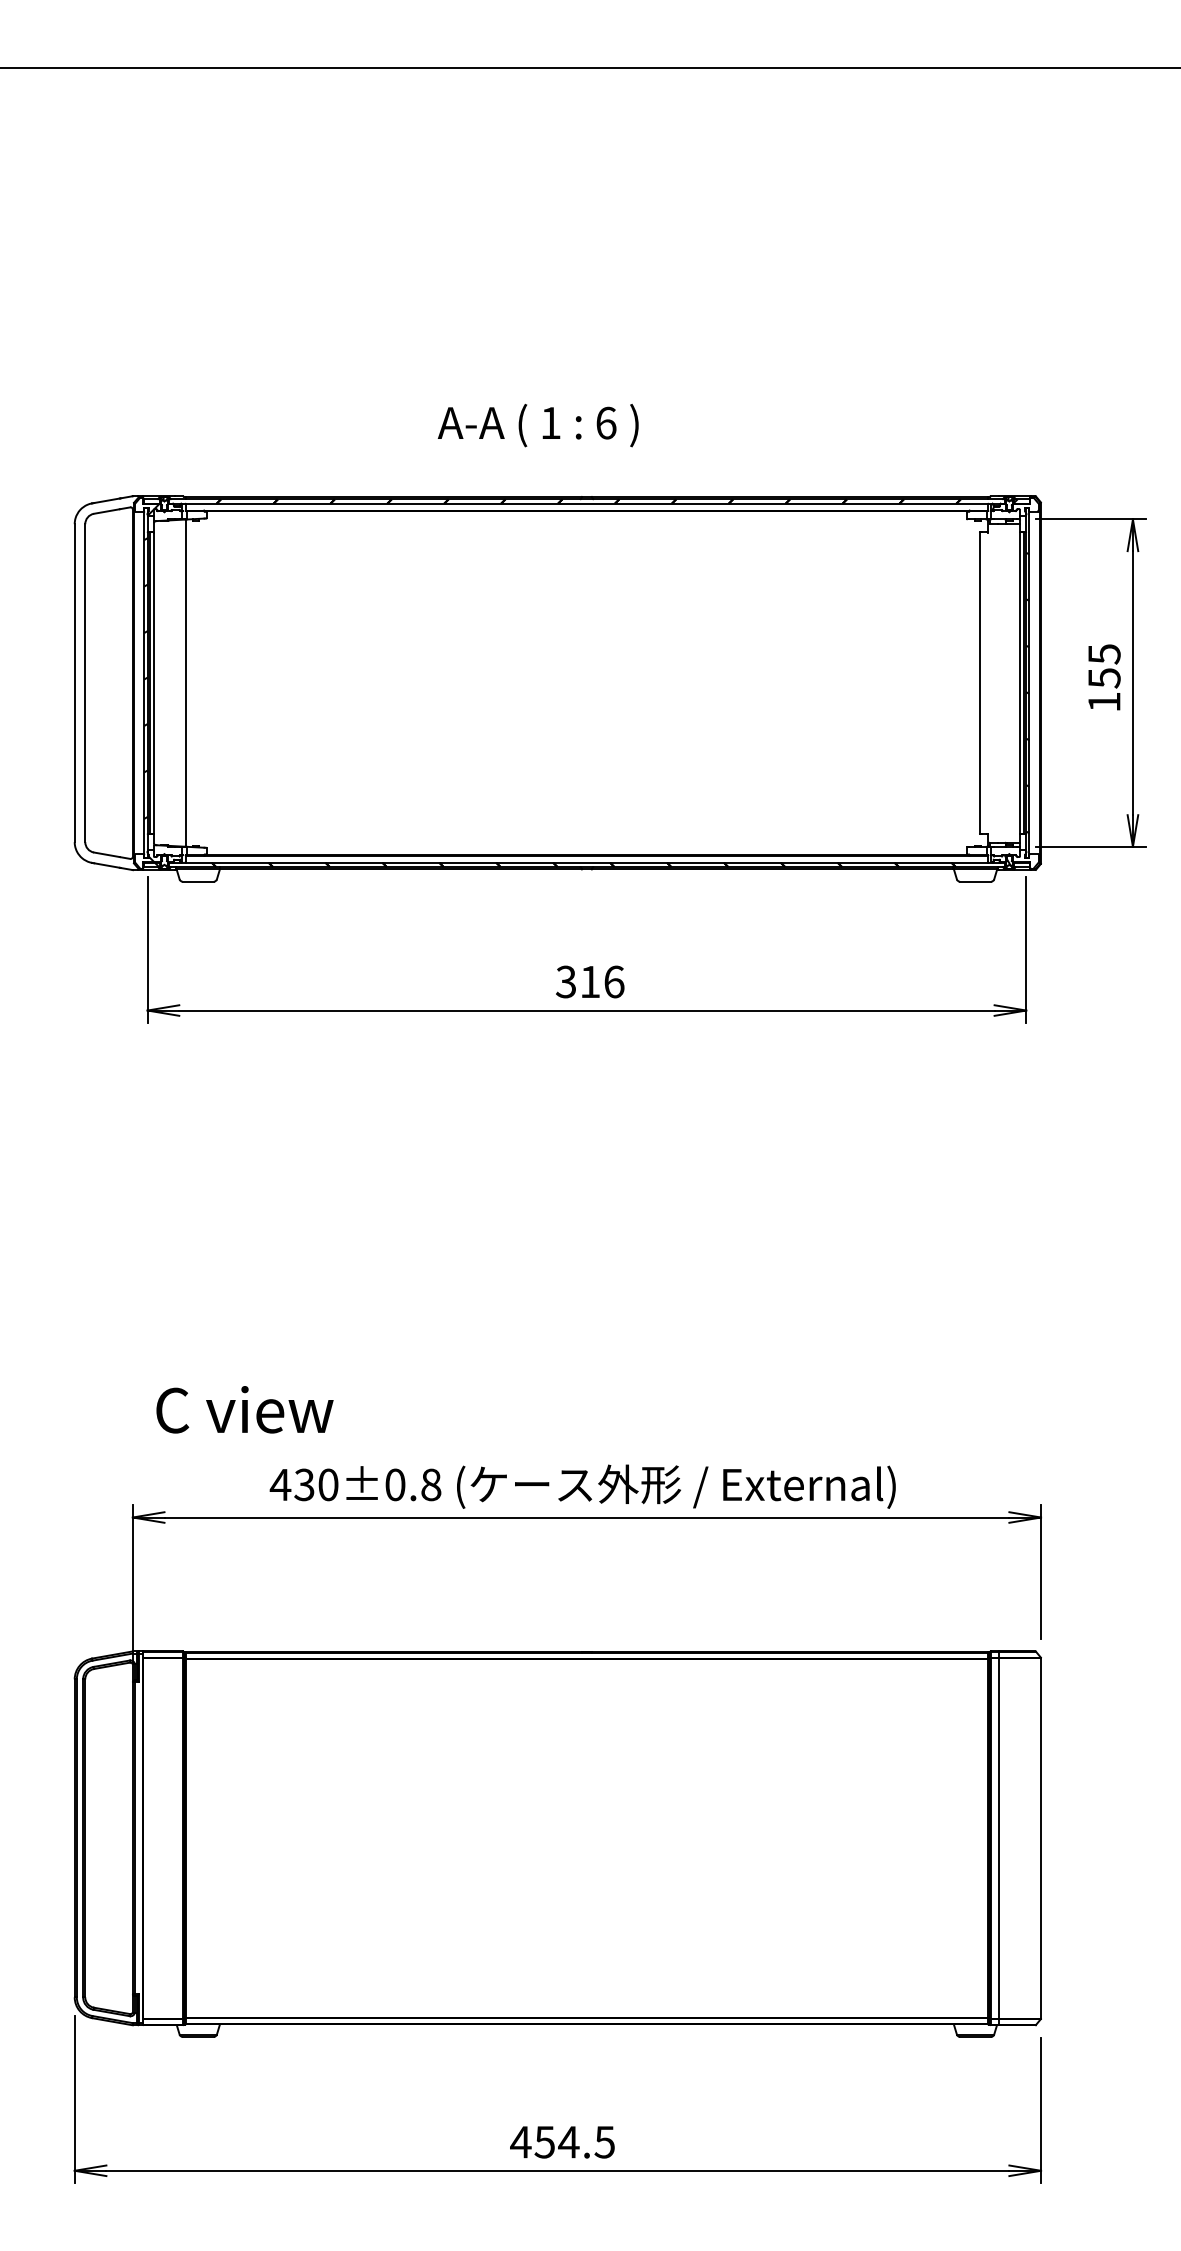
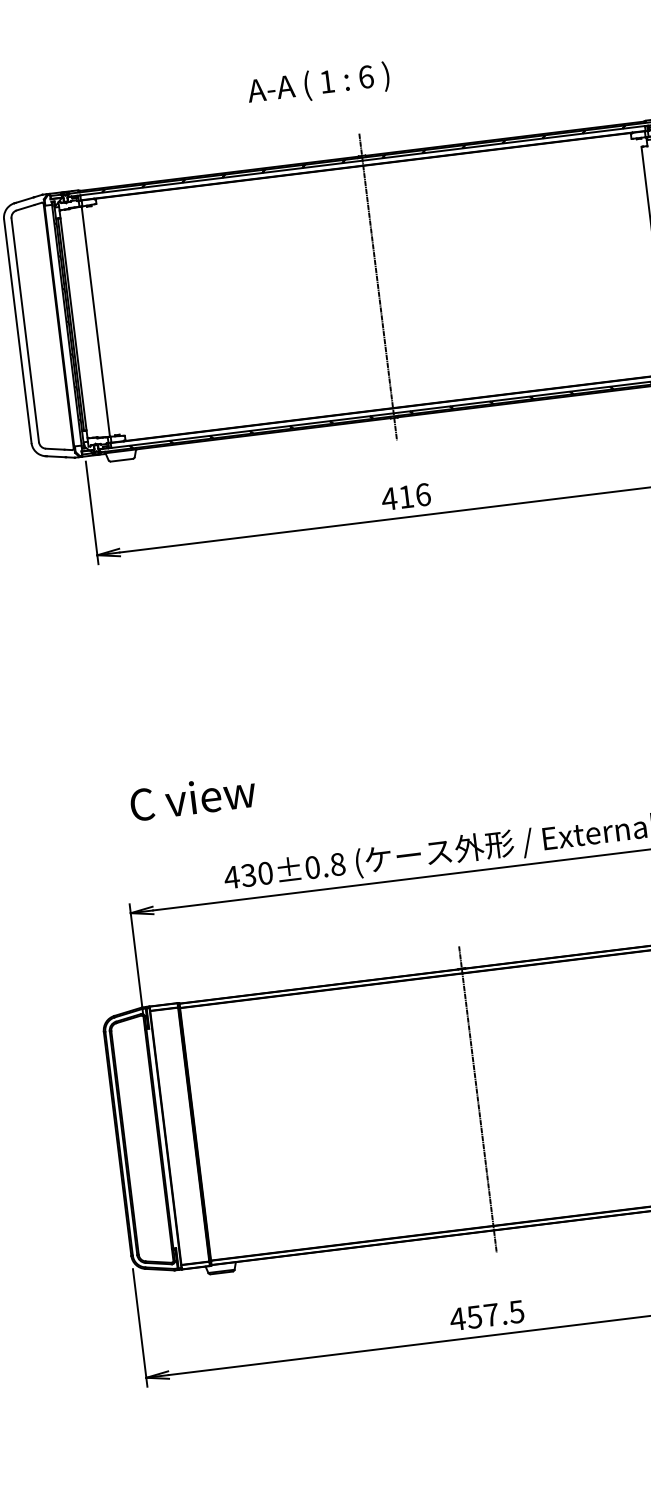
text: (537, 425) -> (318, 84), moved
line: (586, 683) -> (377, 287), added
text: (565, 981) -> (388, 498), 316 -> 416
text: (244, 1409) -> (192, 797), moved
line: (586, 1837) -> (477, 1099), added
text: (568, 2142) -> (491, 1315), 454.5 -> 457.5

